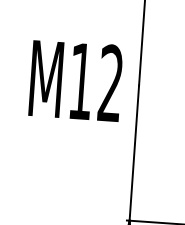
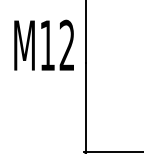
text: (75, 79) -> (43, 44), moved

